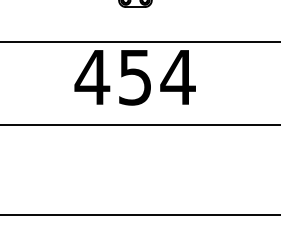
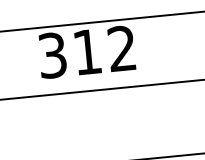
text: (134, 77) -> (86, 52), 454 -> 312

